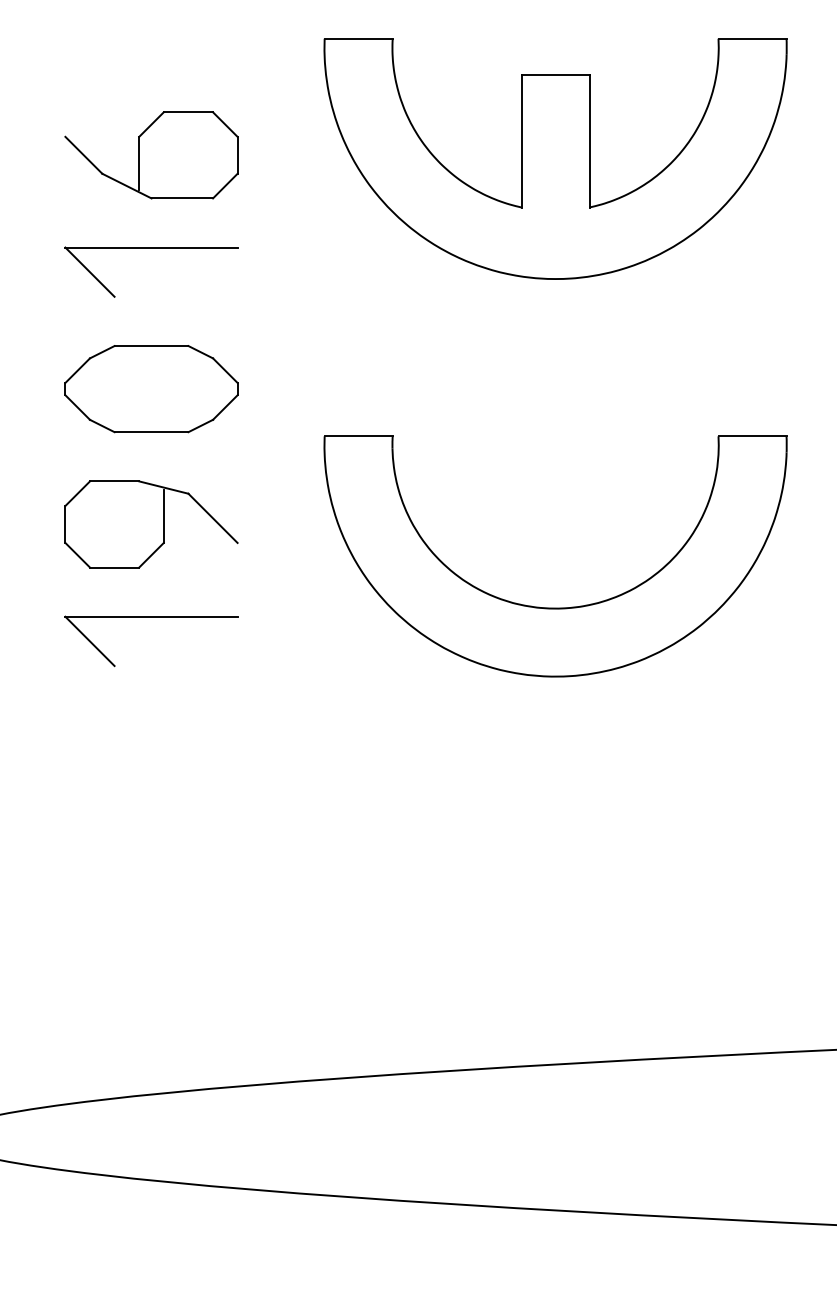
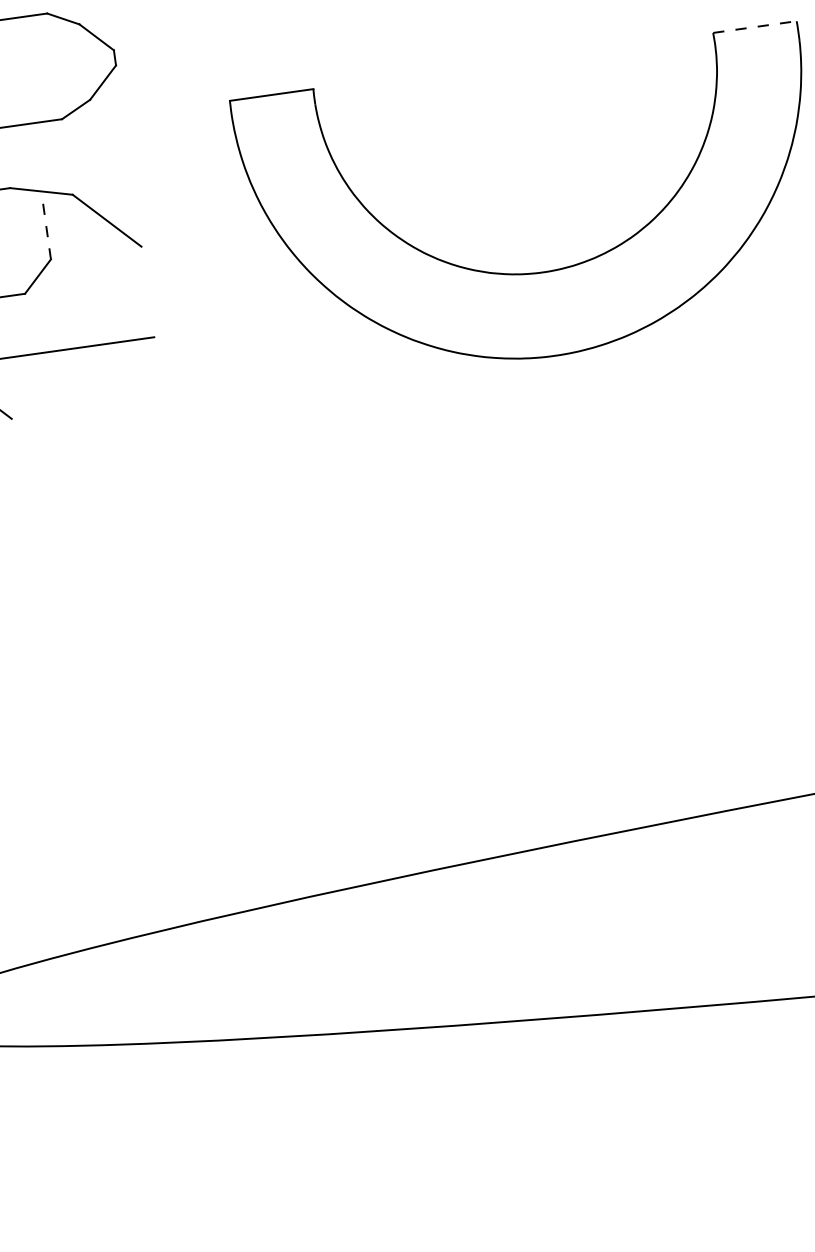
line: (753, 436) -> (756, 27), solid -> dashed
line: (163, 516) -> (46, 226), solid -> dashed

